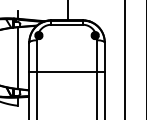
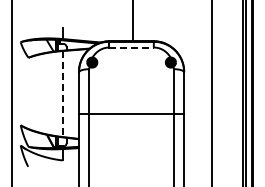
line: (67, 24) -> (132, 47), solid -> dashed
line: (17, 58) -> (62, 94), solid -> dashed

